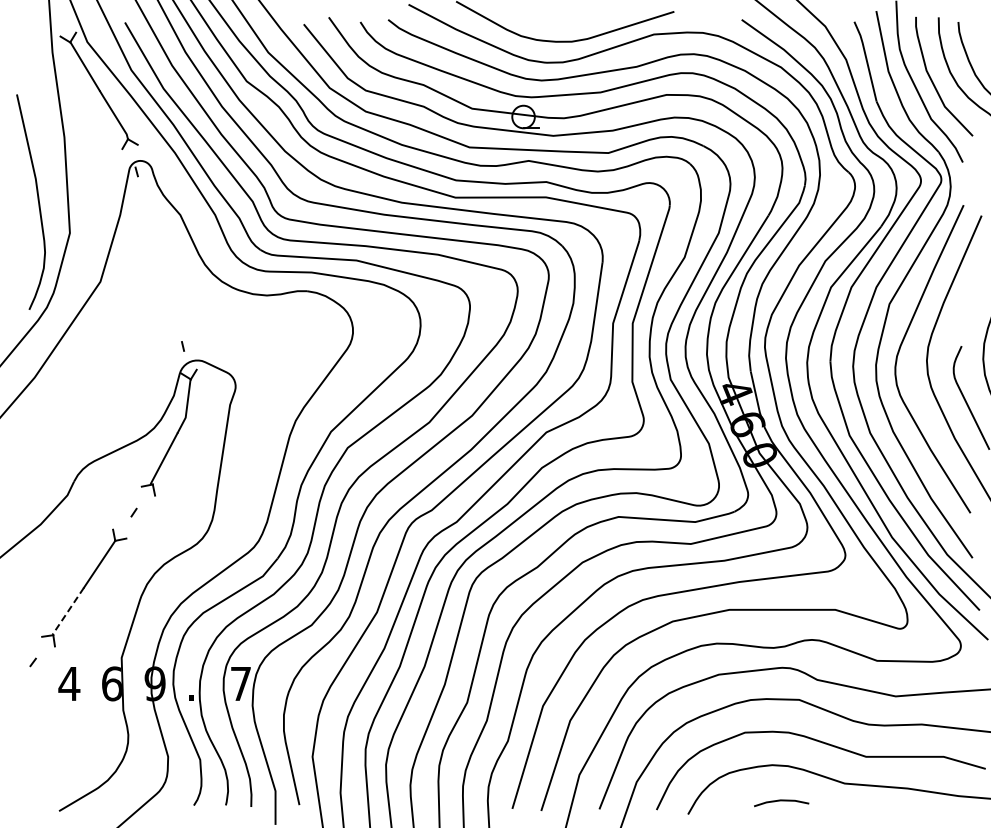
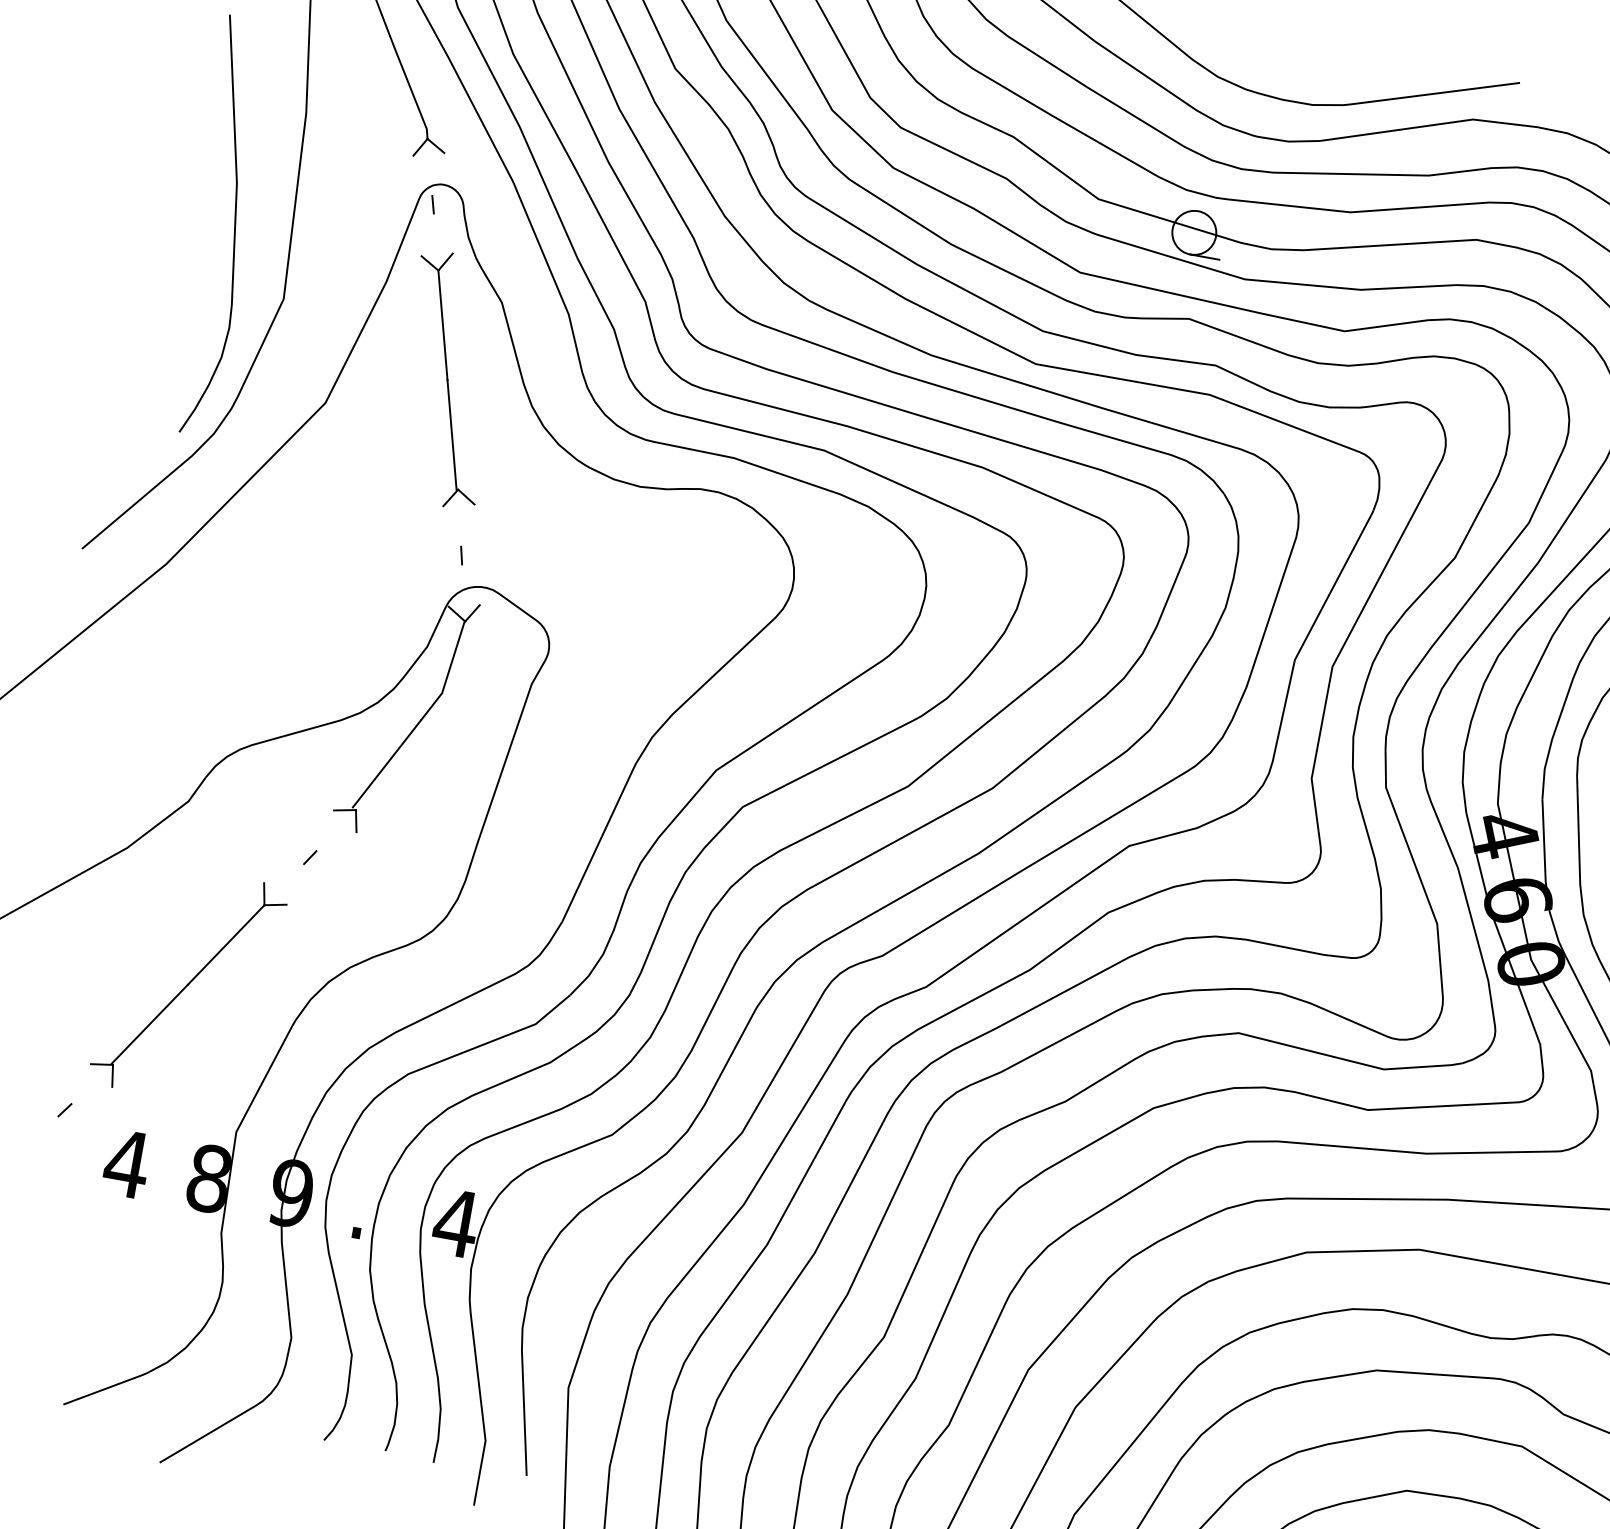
part: (159, 258) -> (446, 378), added
line: (68, 611) -> (150, 1024), dashed -> solid
text: (111, 683) -> (207, 1177), 6 -> 8
text: (240, 683) -> (455, 1222), 7 -> 4

